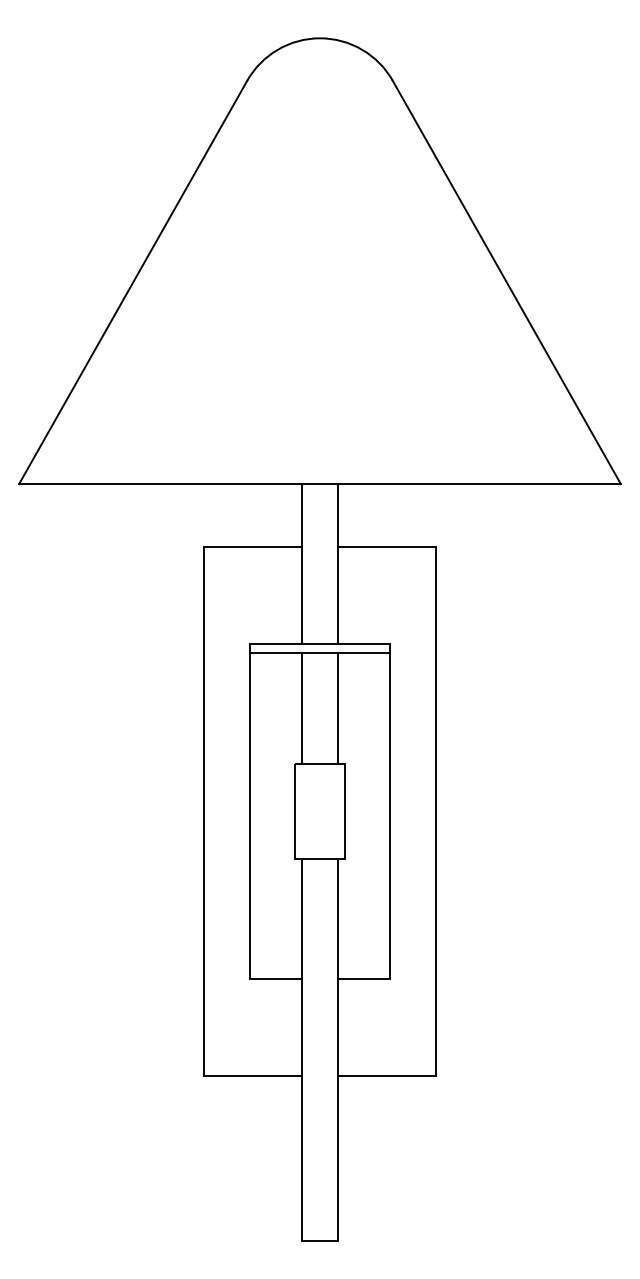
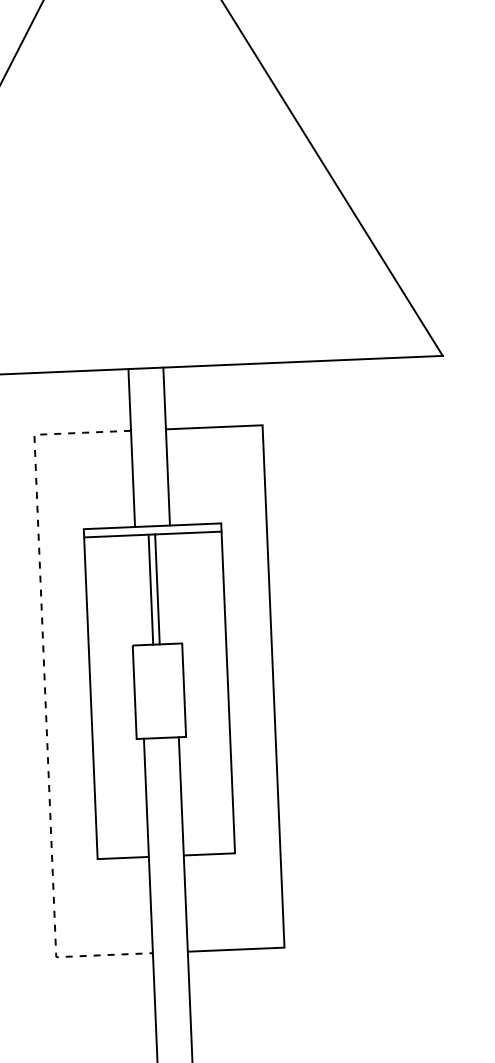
line: (302, 708) -> (157, 589), moved
line: (337, 708) -> (150, 589), moved
line: (204, 811) -> (45, 695), solid -> dashed

